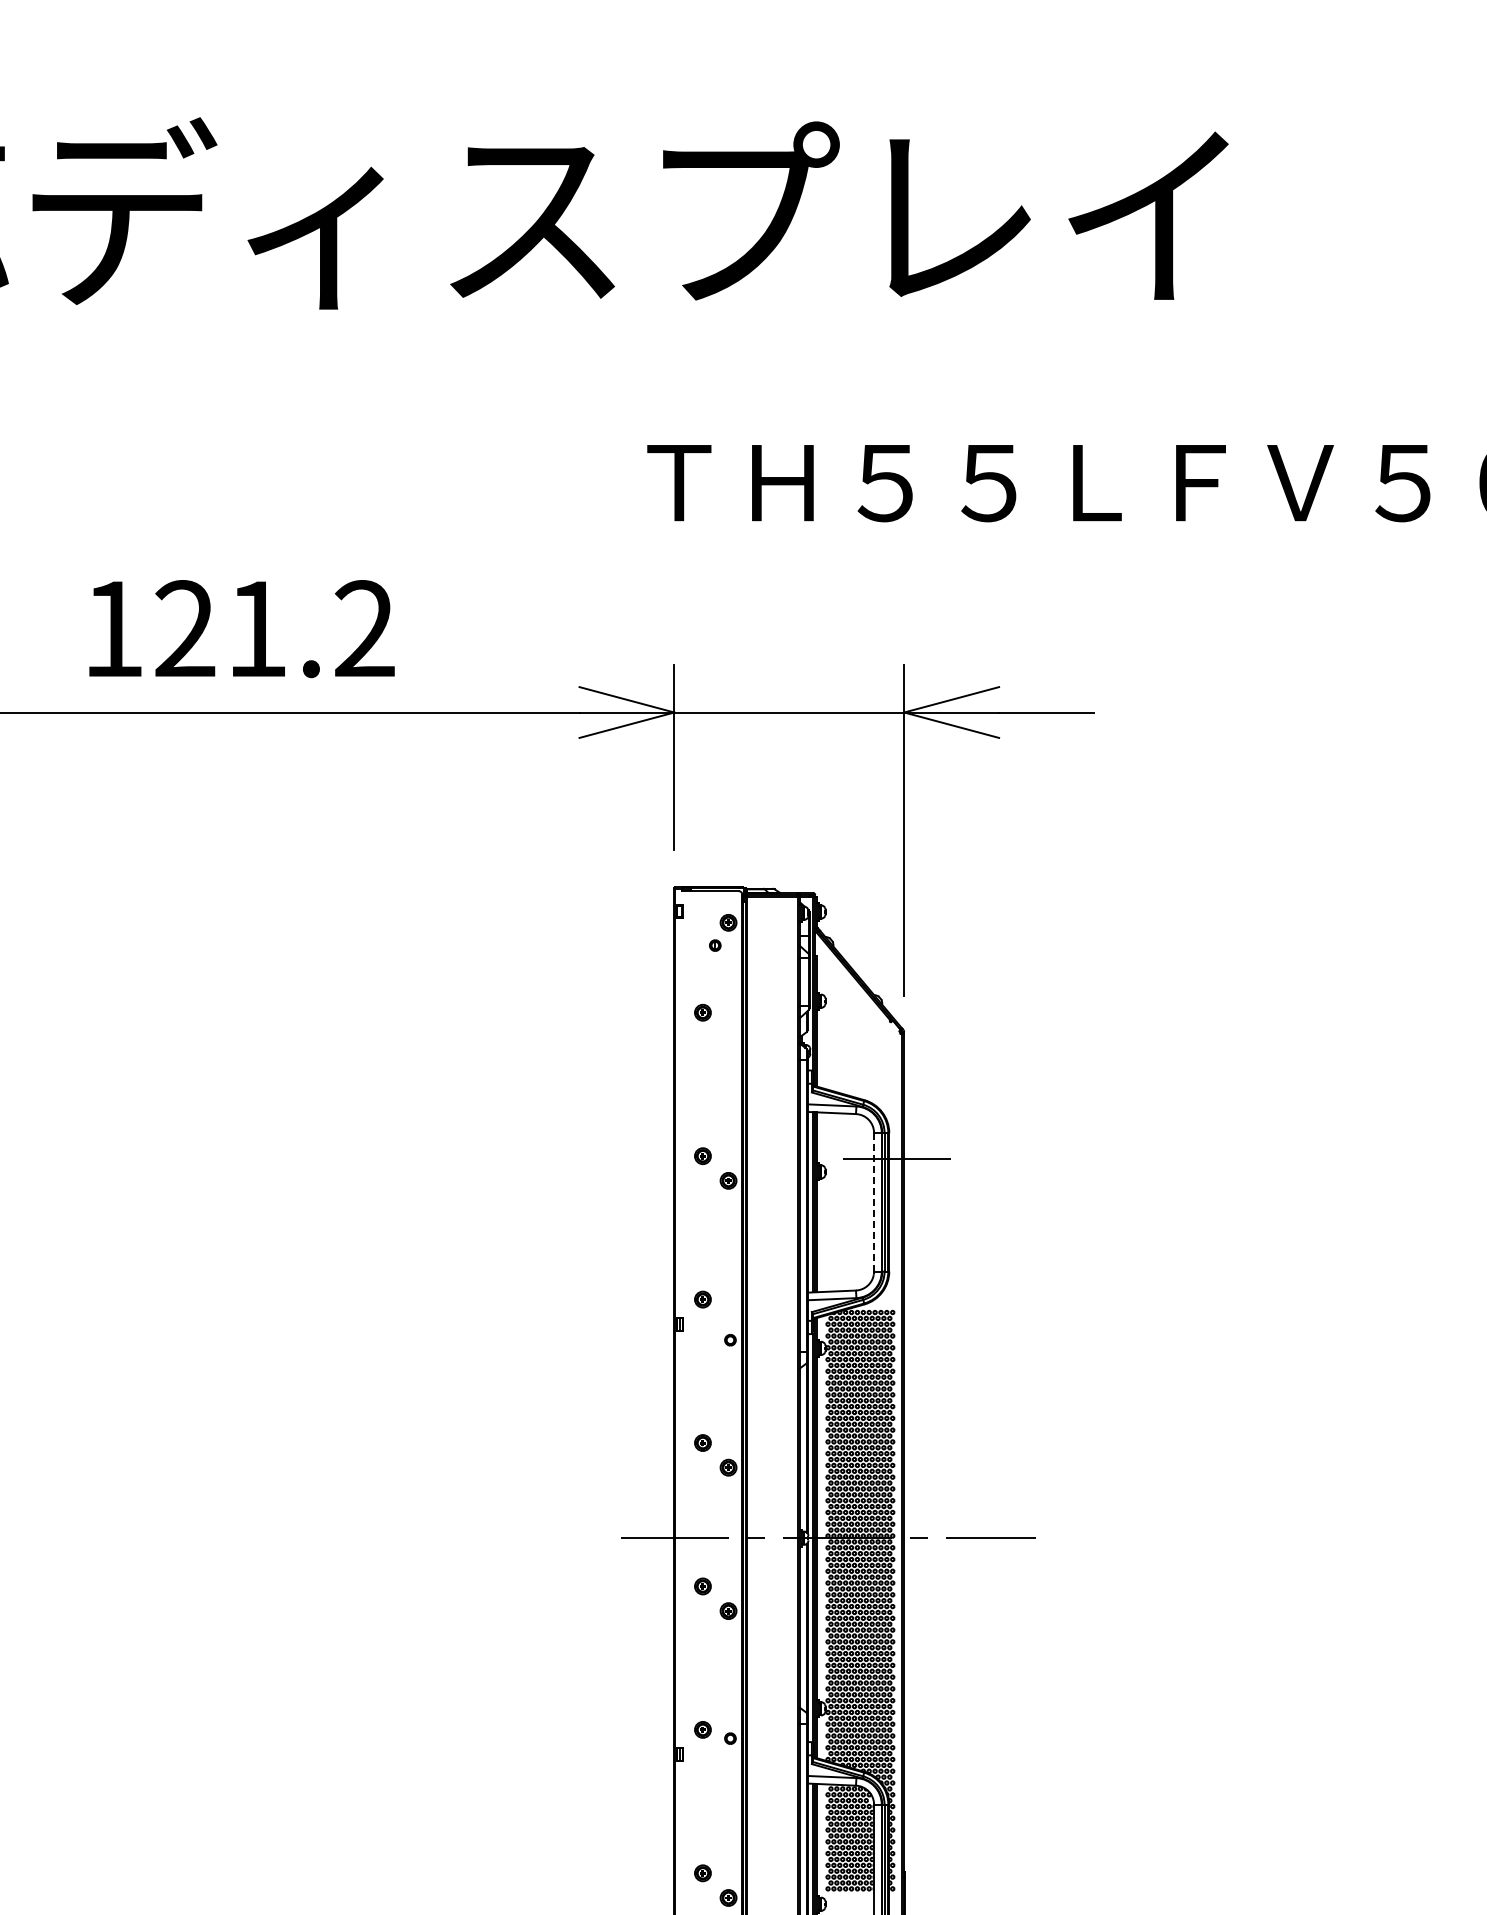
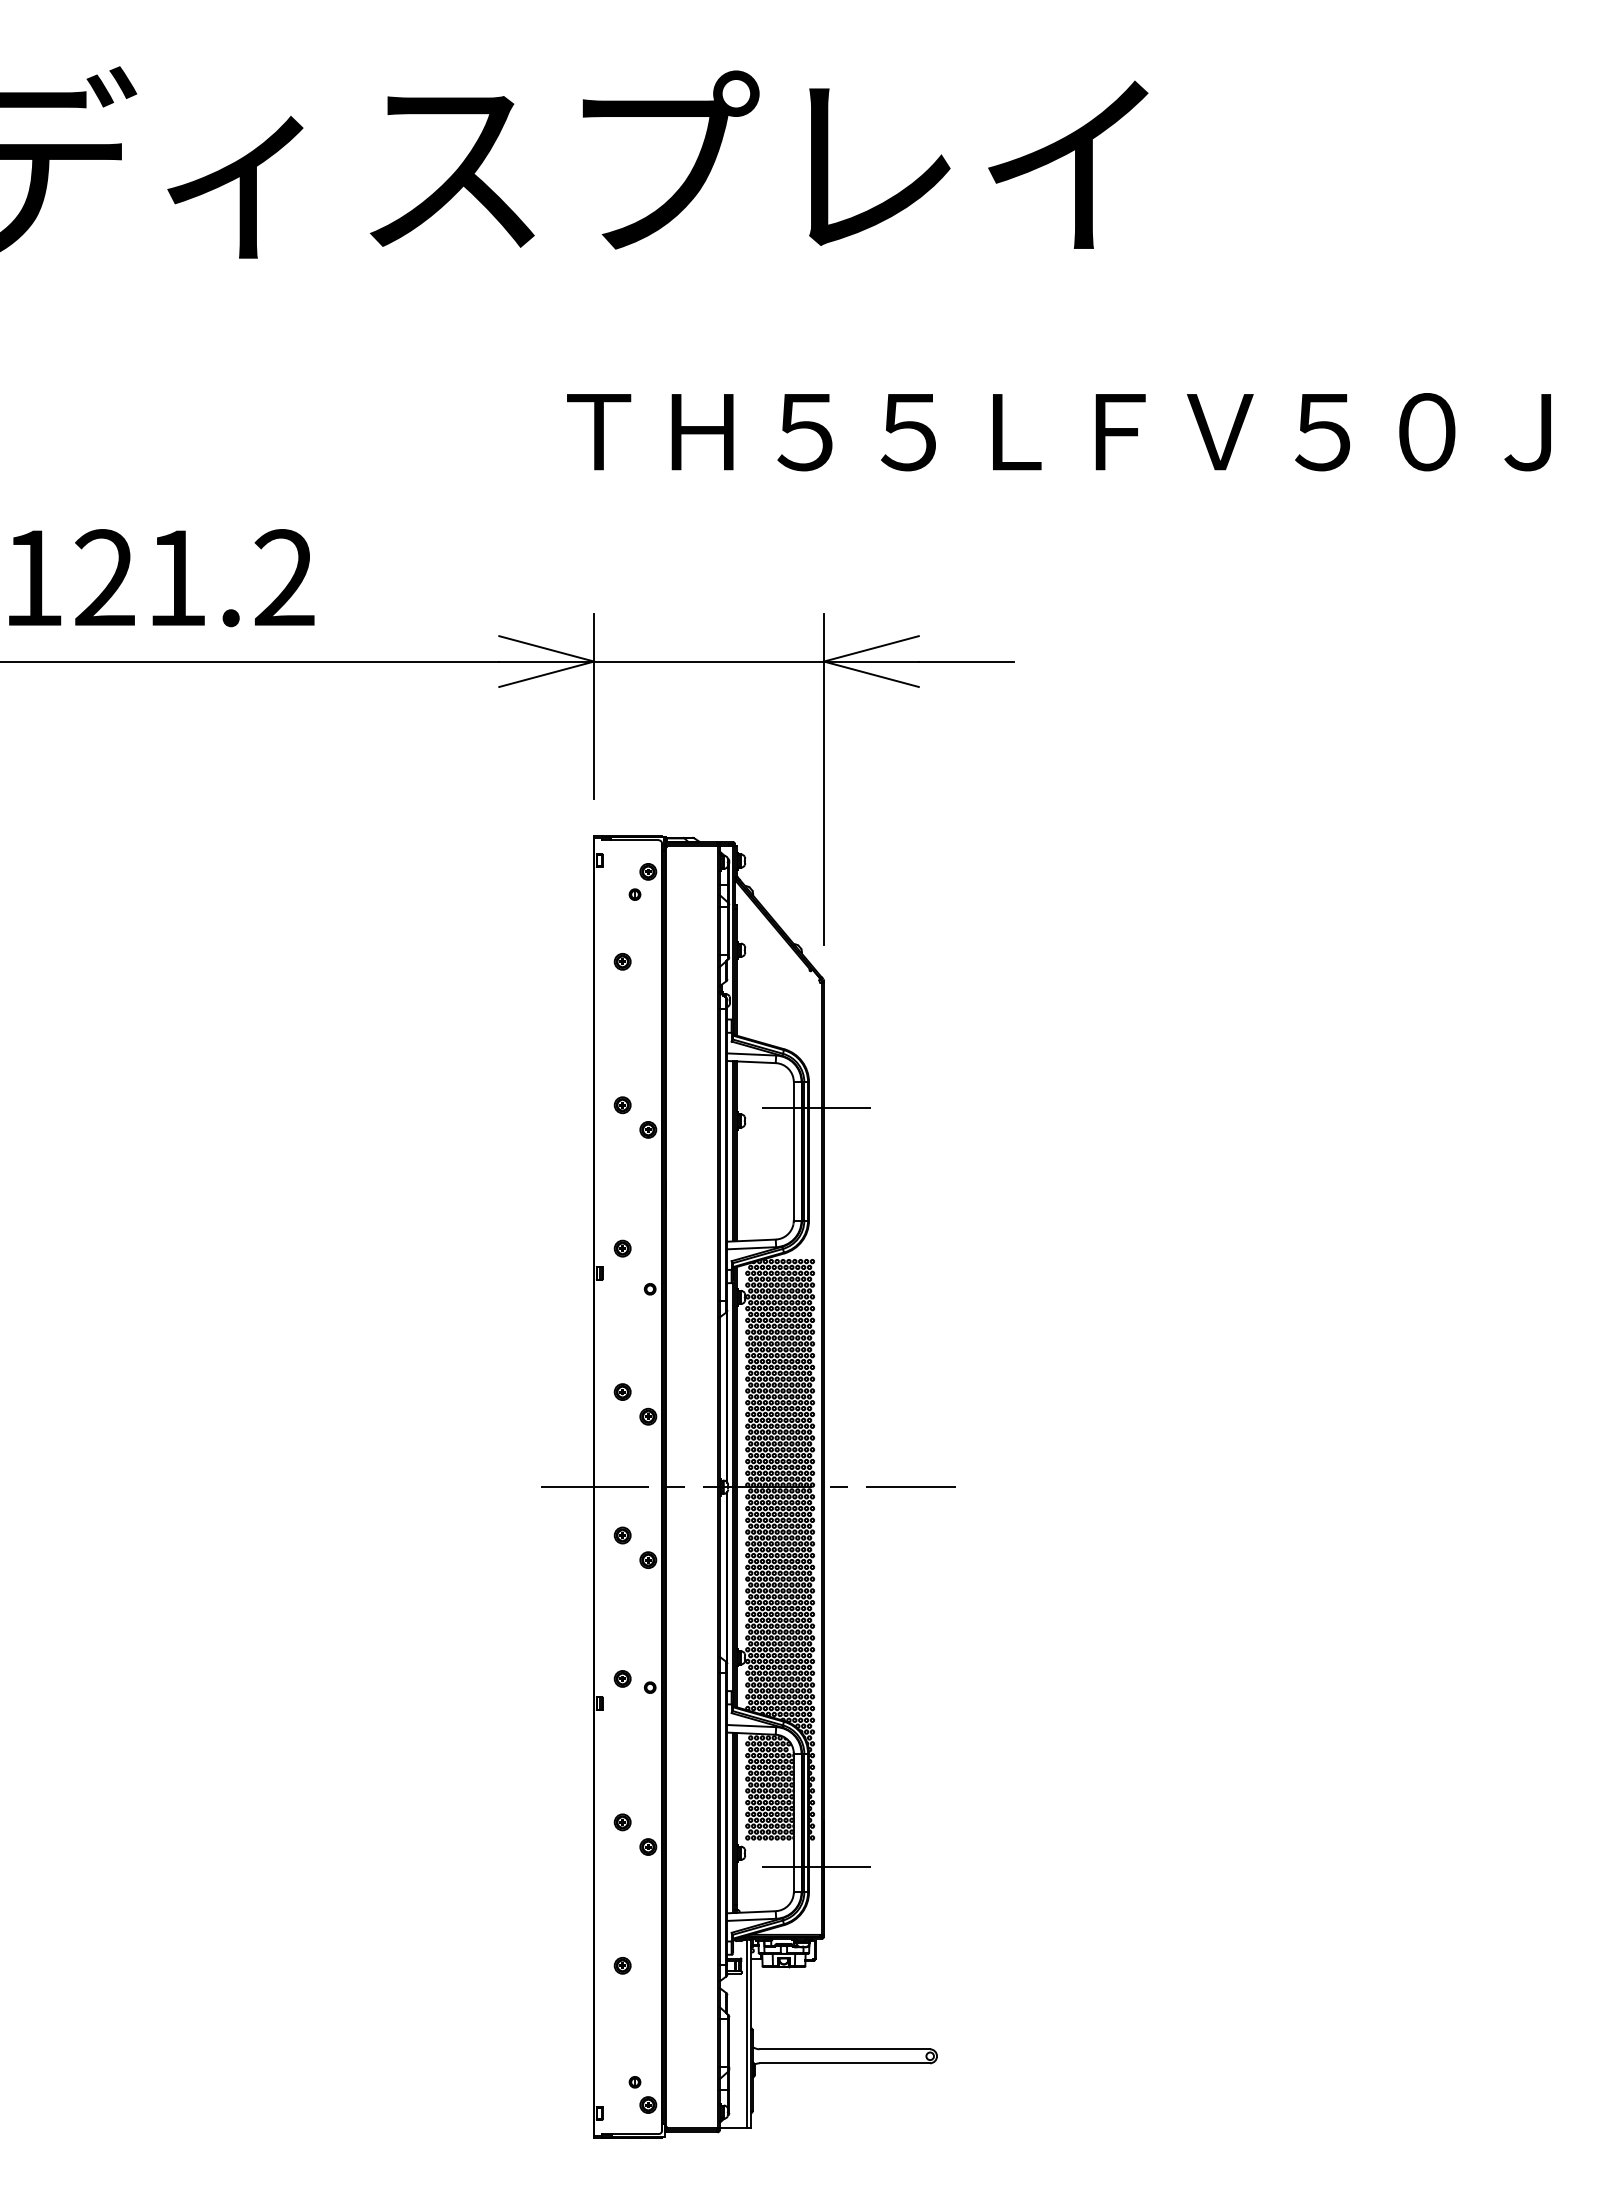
line: (873, 1202) -> (793, 1151), dashed -> solid

